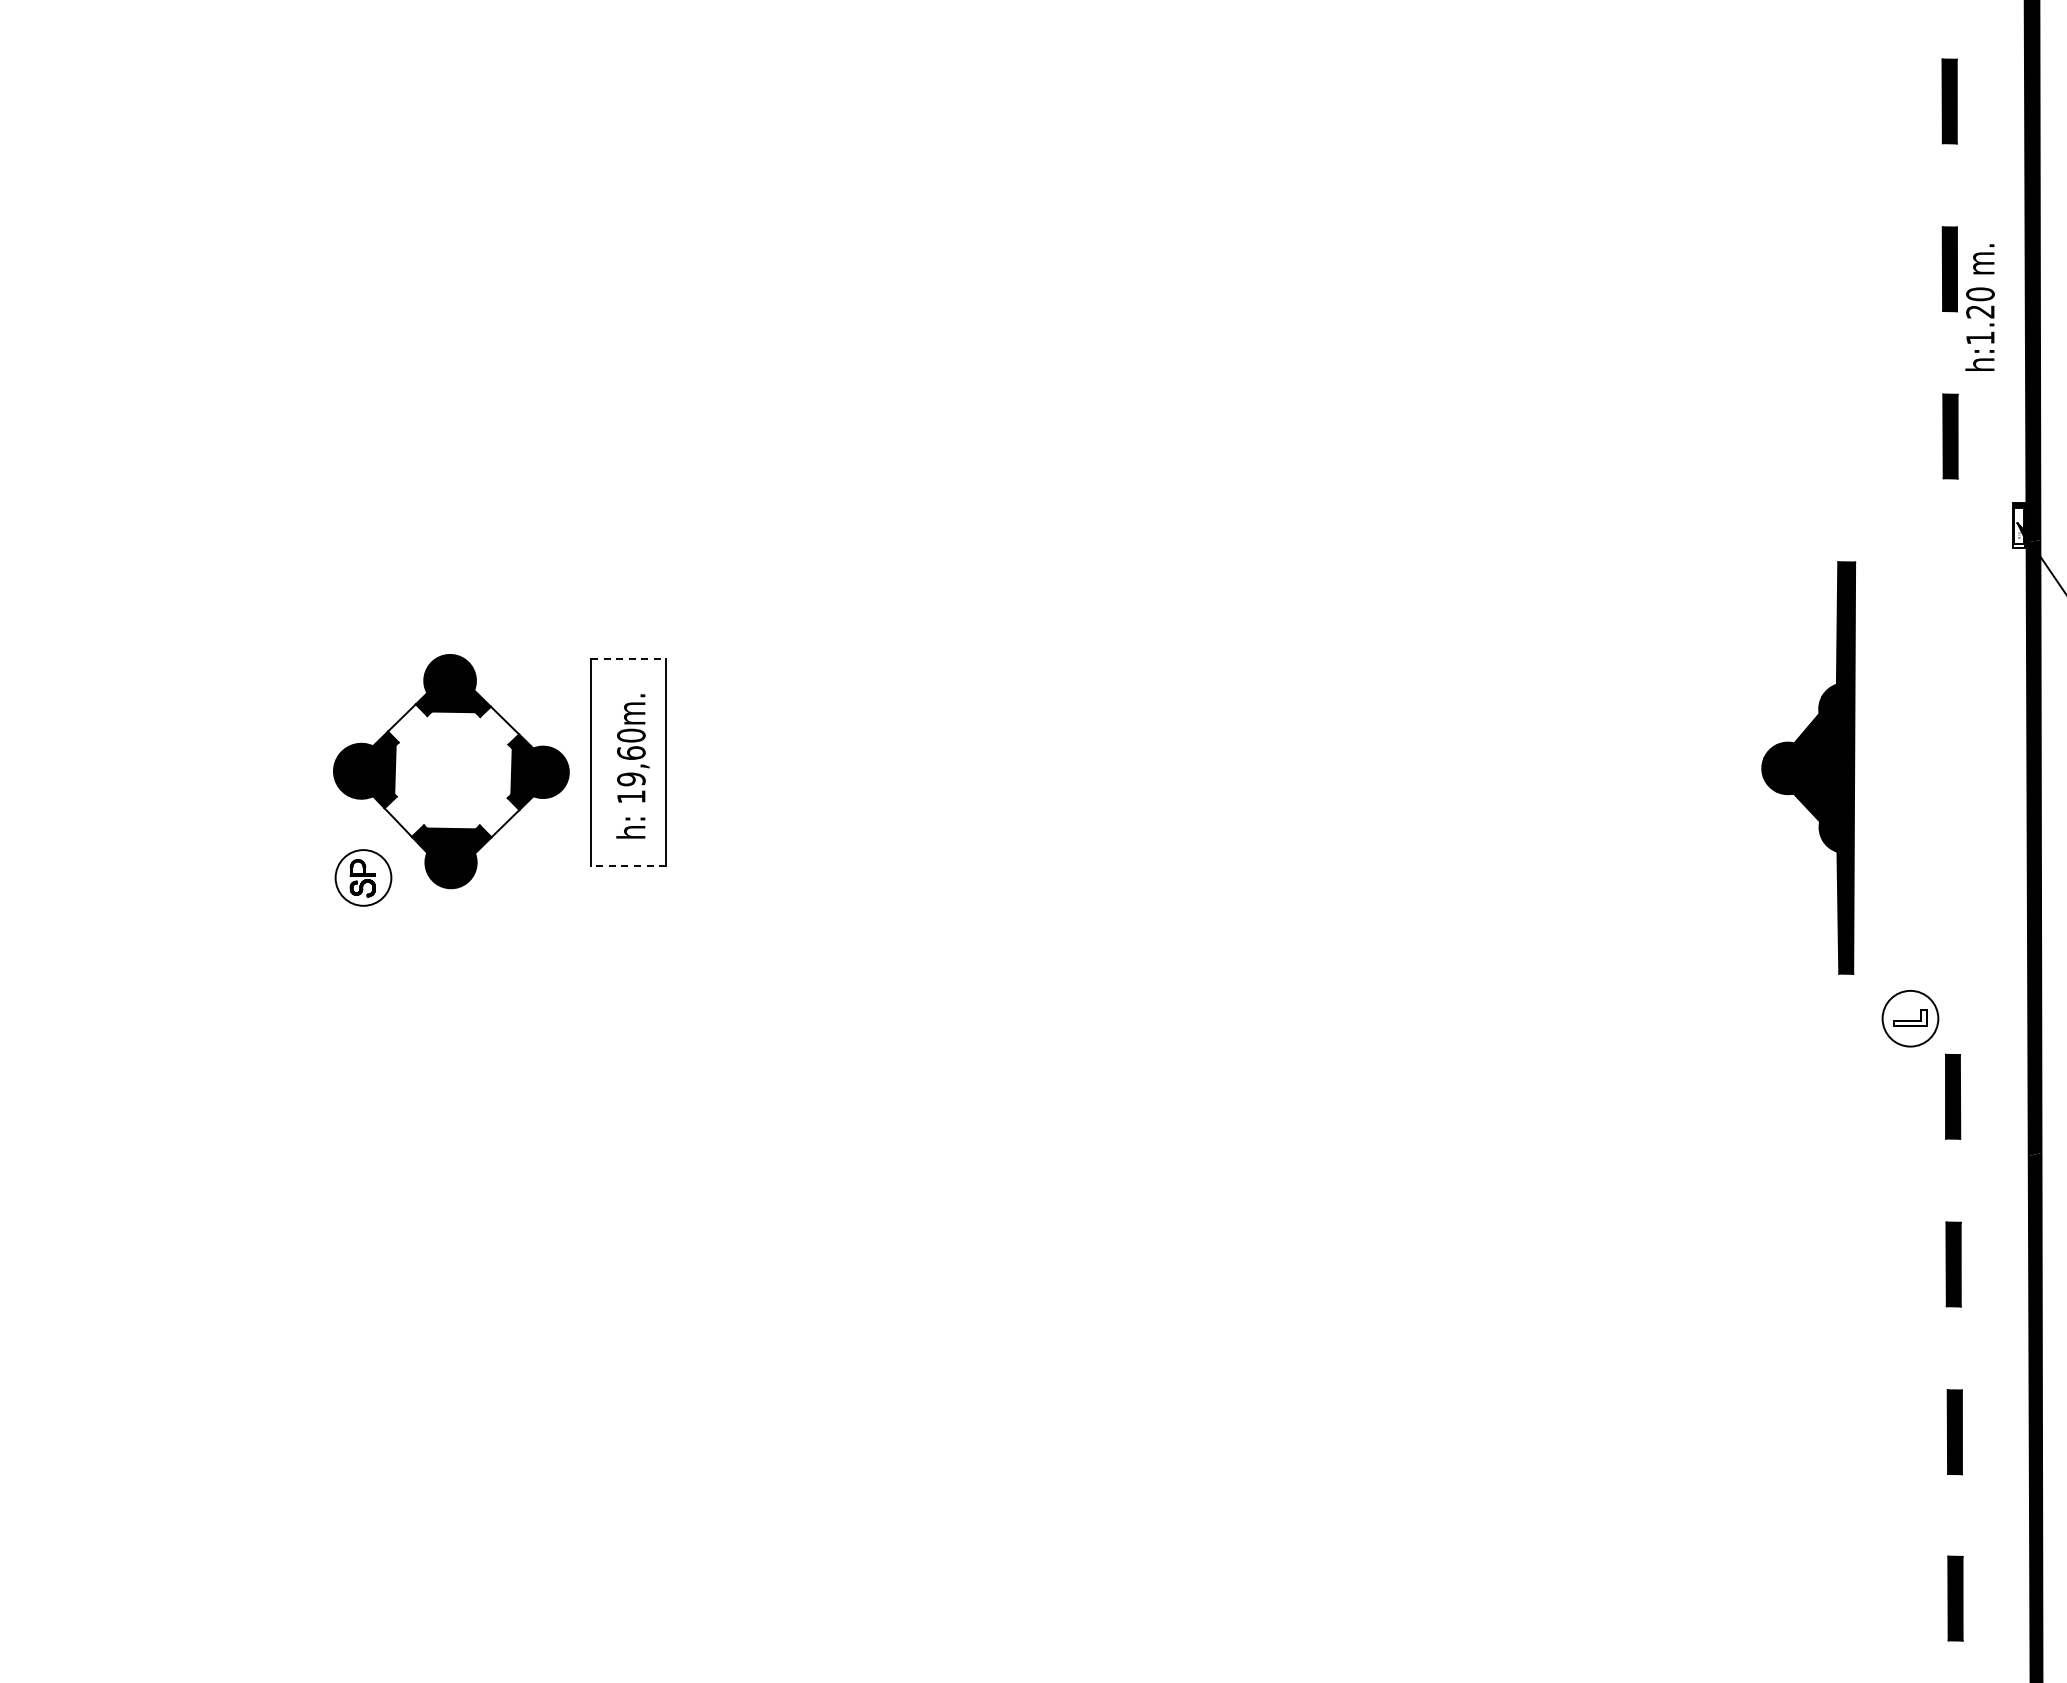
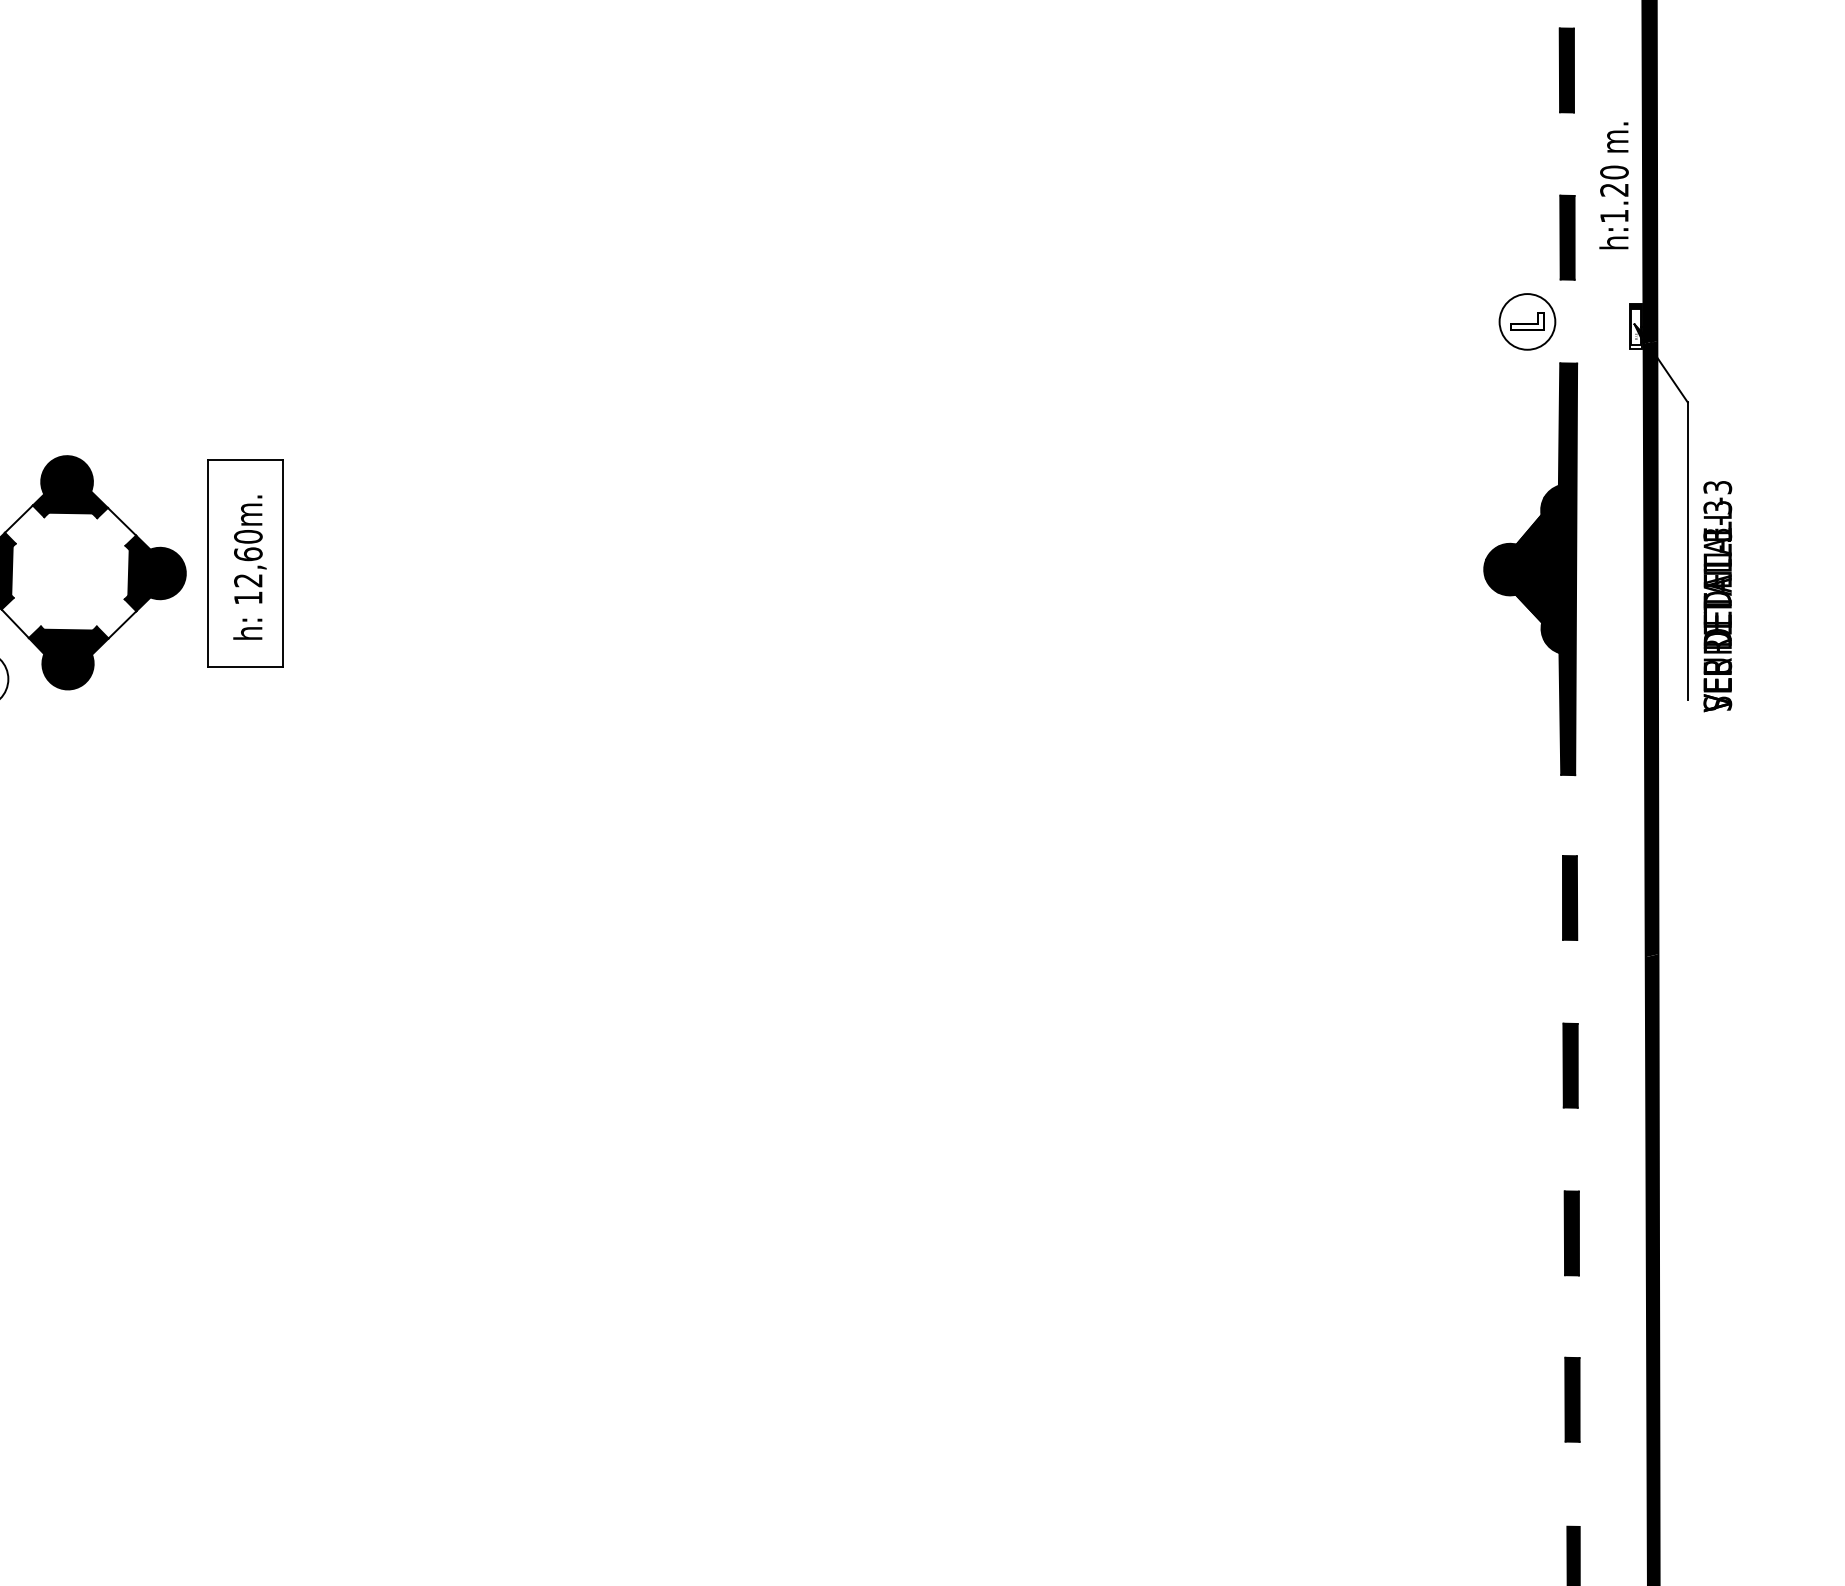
text: (1979, 307) -> (1613, 185), moved
line: (629, 659) -> (246, 460), dashed -> solid
part: (1808, 767) -> (1530, 568), moved
text: (631, 779) -> (248, 580), 19,60m. -> 12,60m.
line: (628, 865) -> (245, 666), dashed -> solid
part: (1910, 1018) -> (1527, 321), moved

